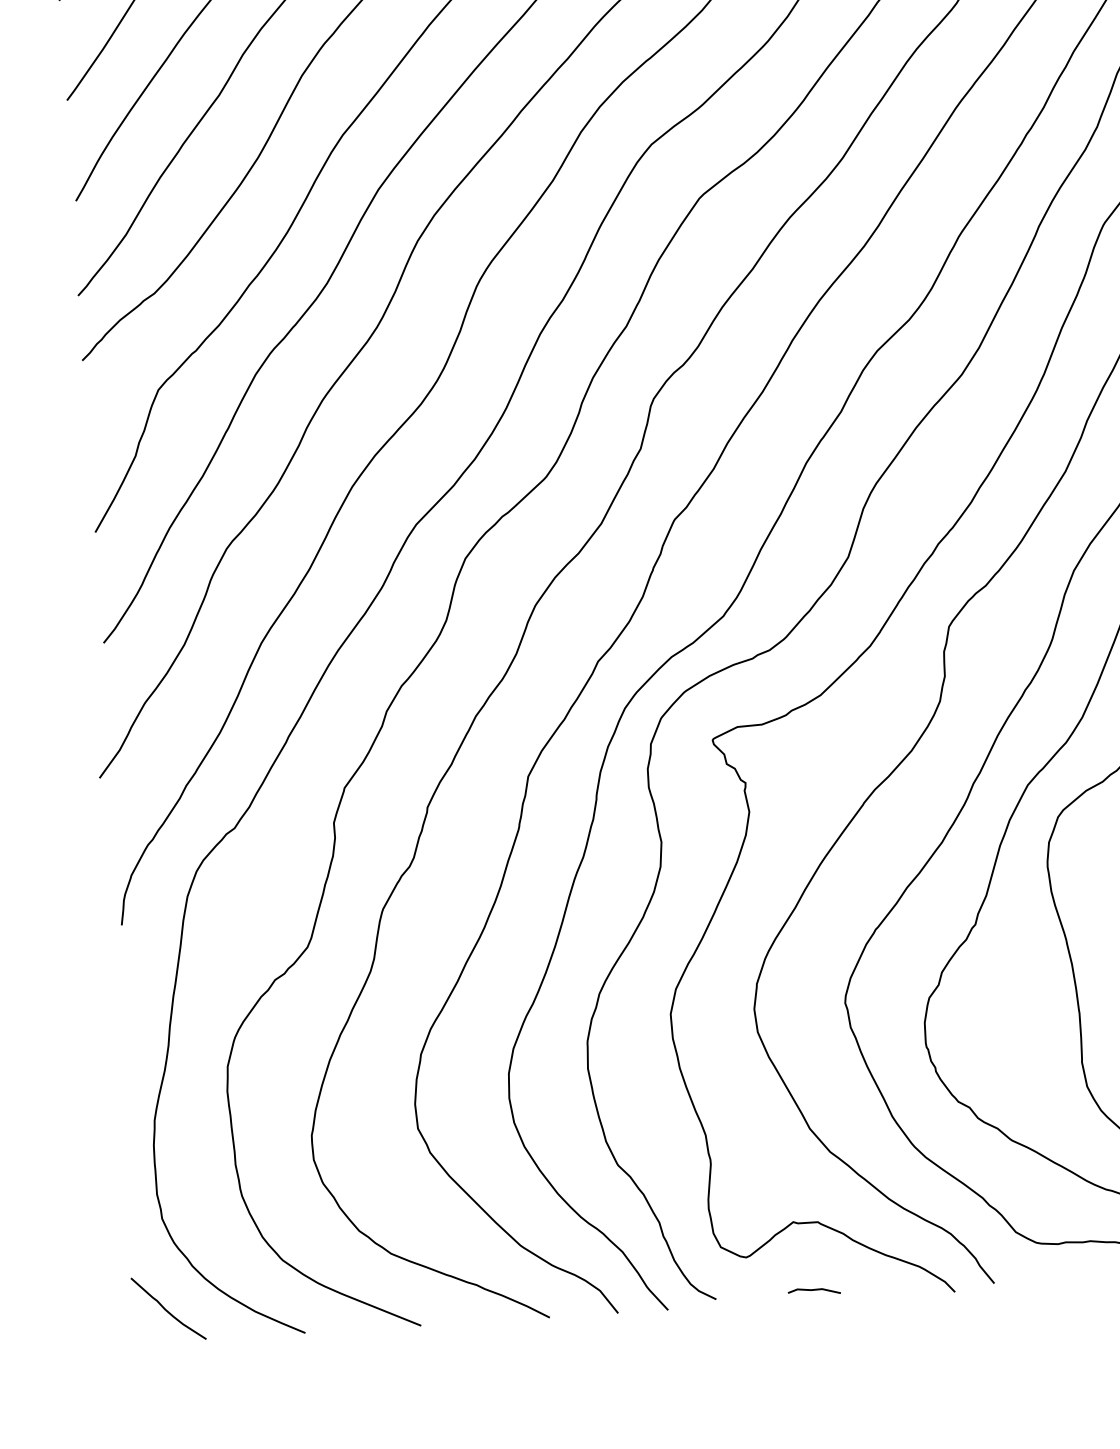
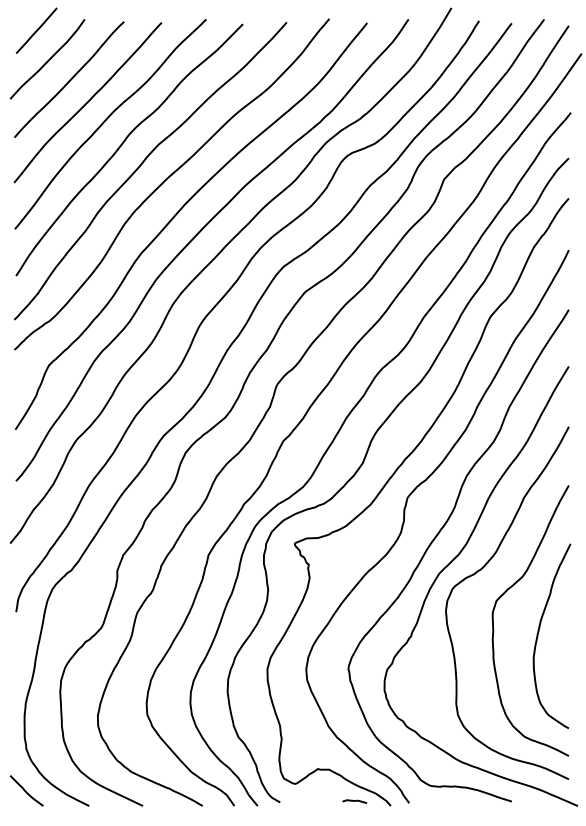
line: (813, 1291) -> (354, 801), moved

